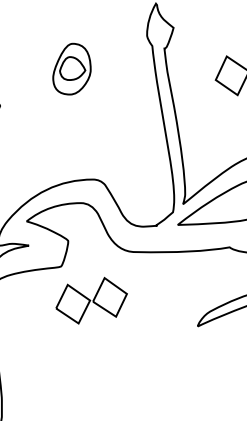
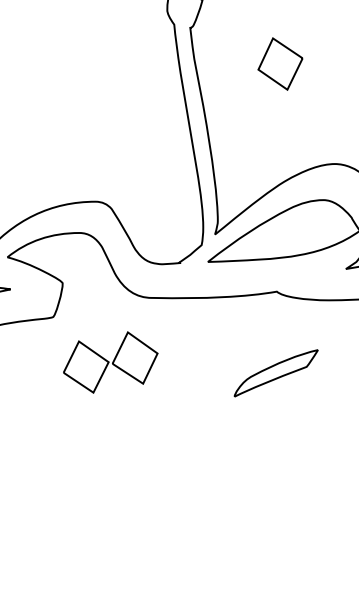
part: (71, 68) -> (67, 54), removed
part: (91, 300) -> (110, 362), moved

